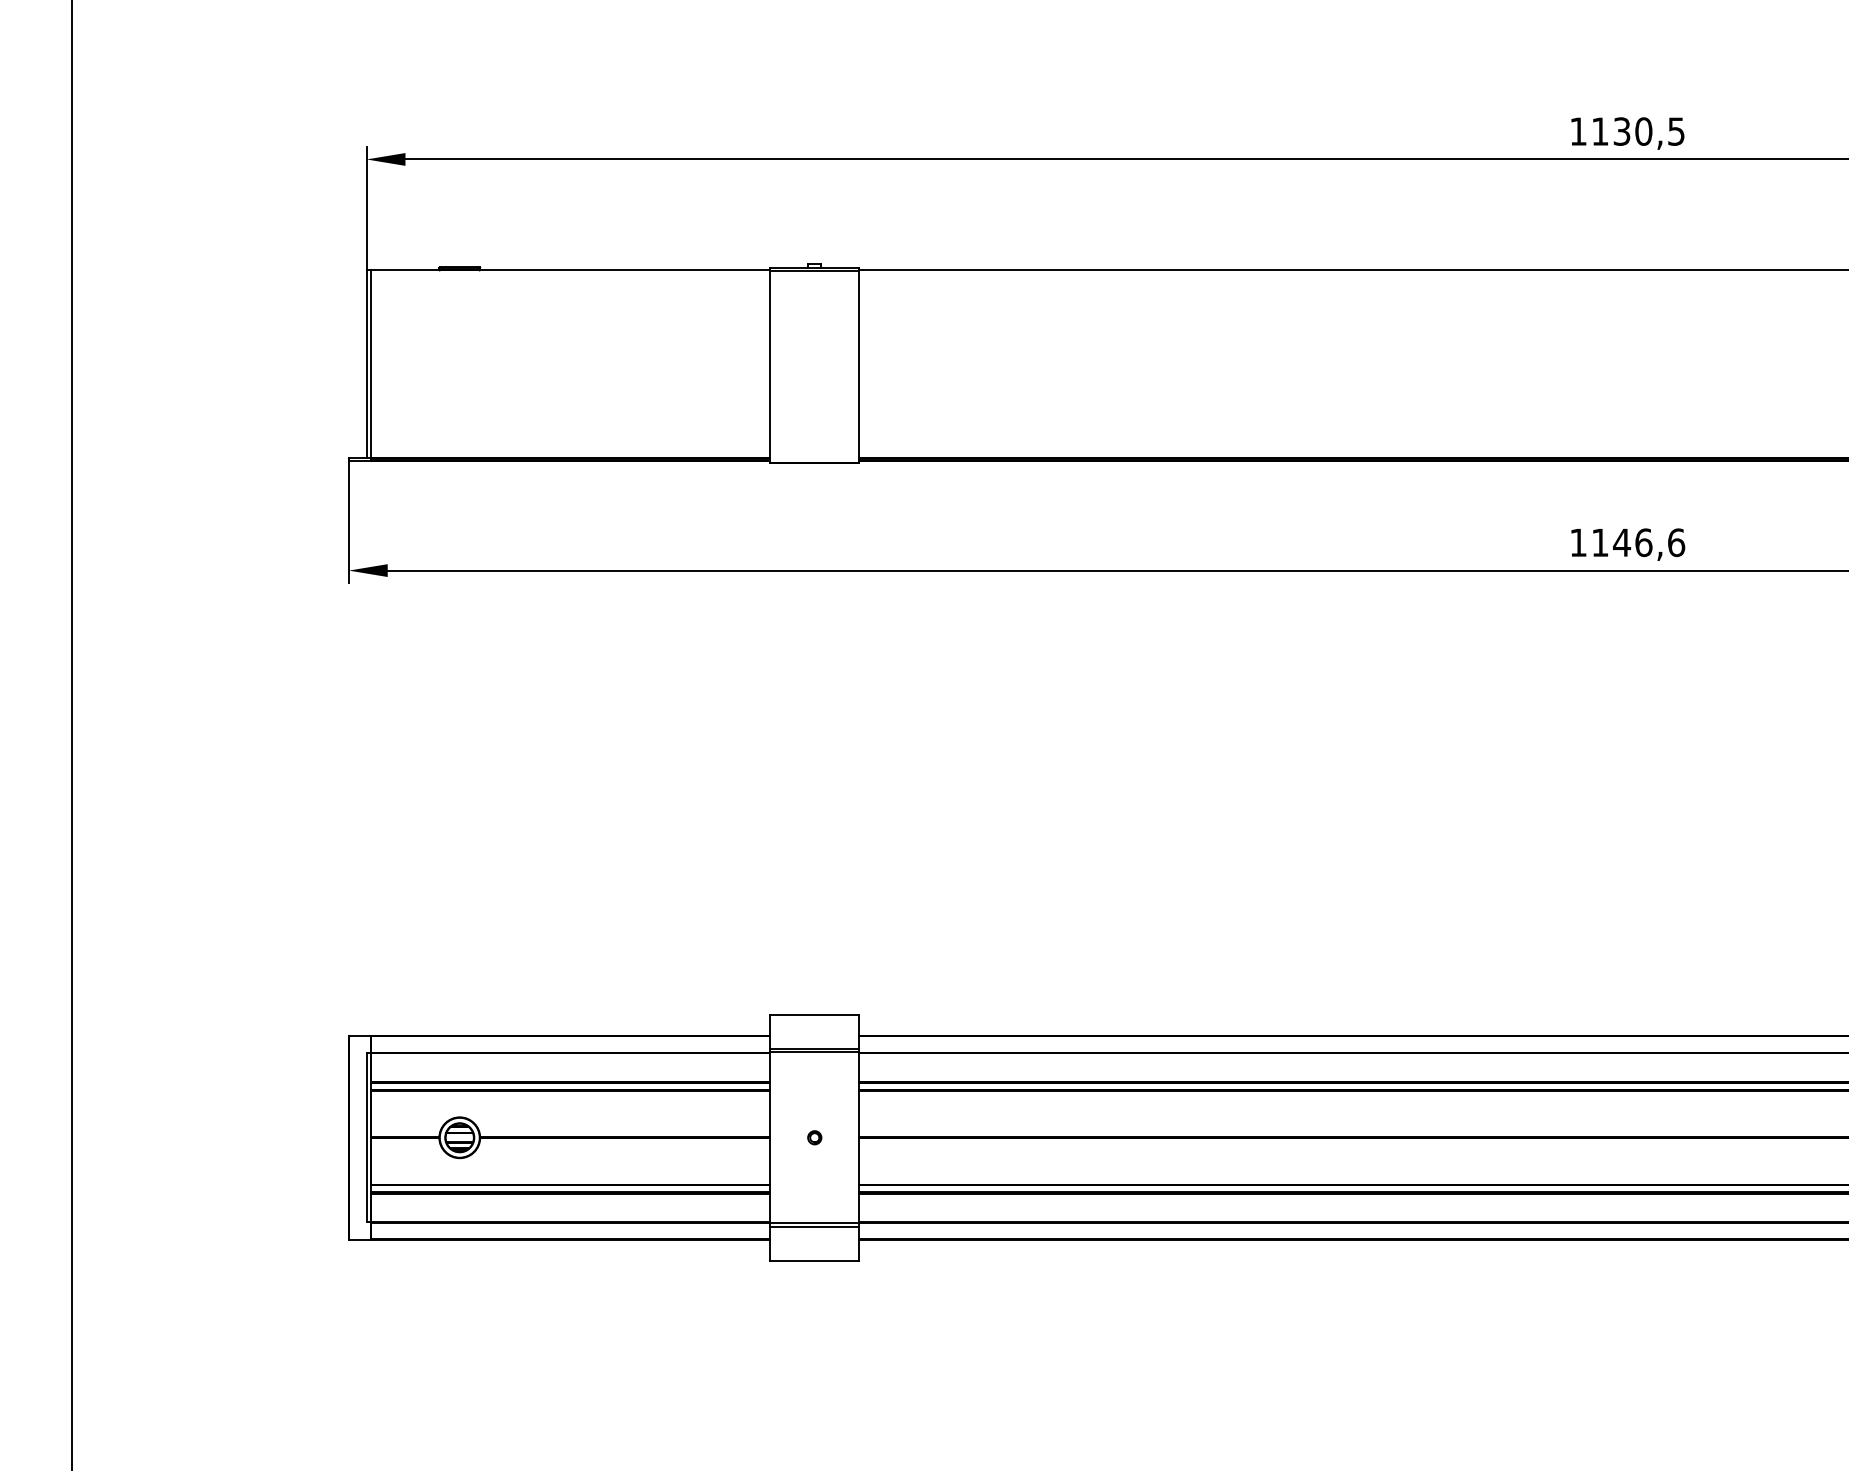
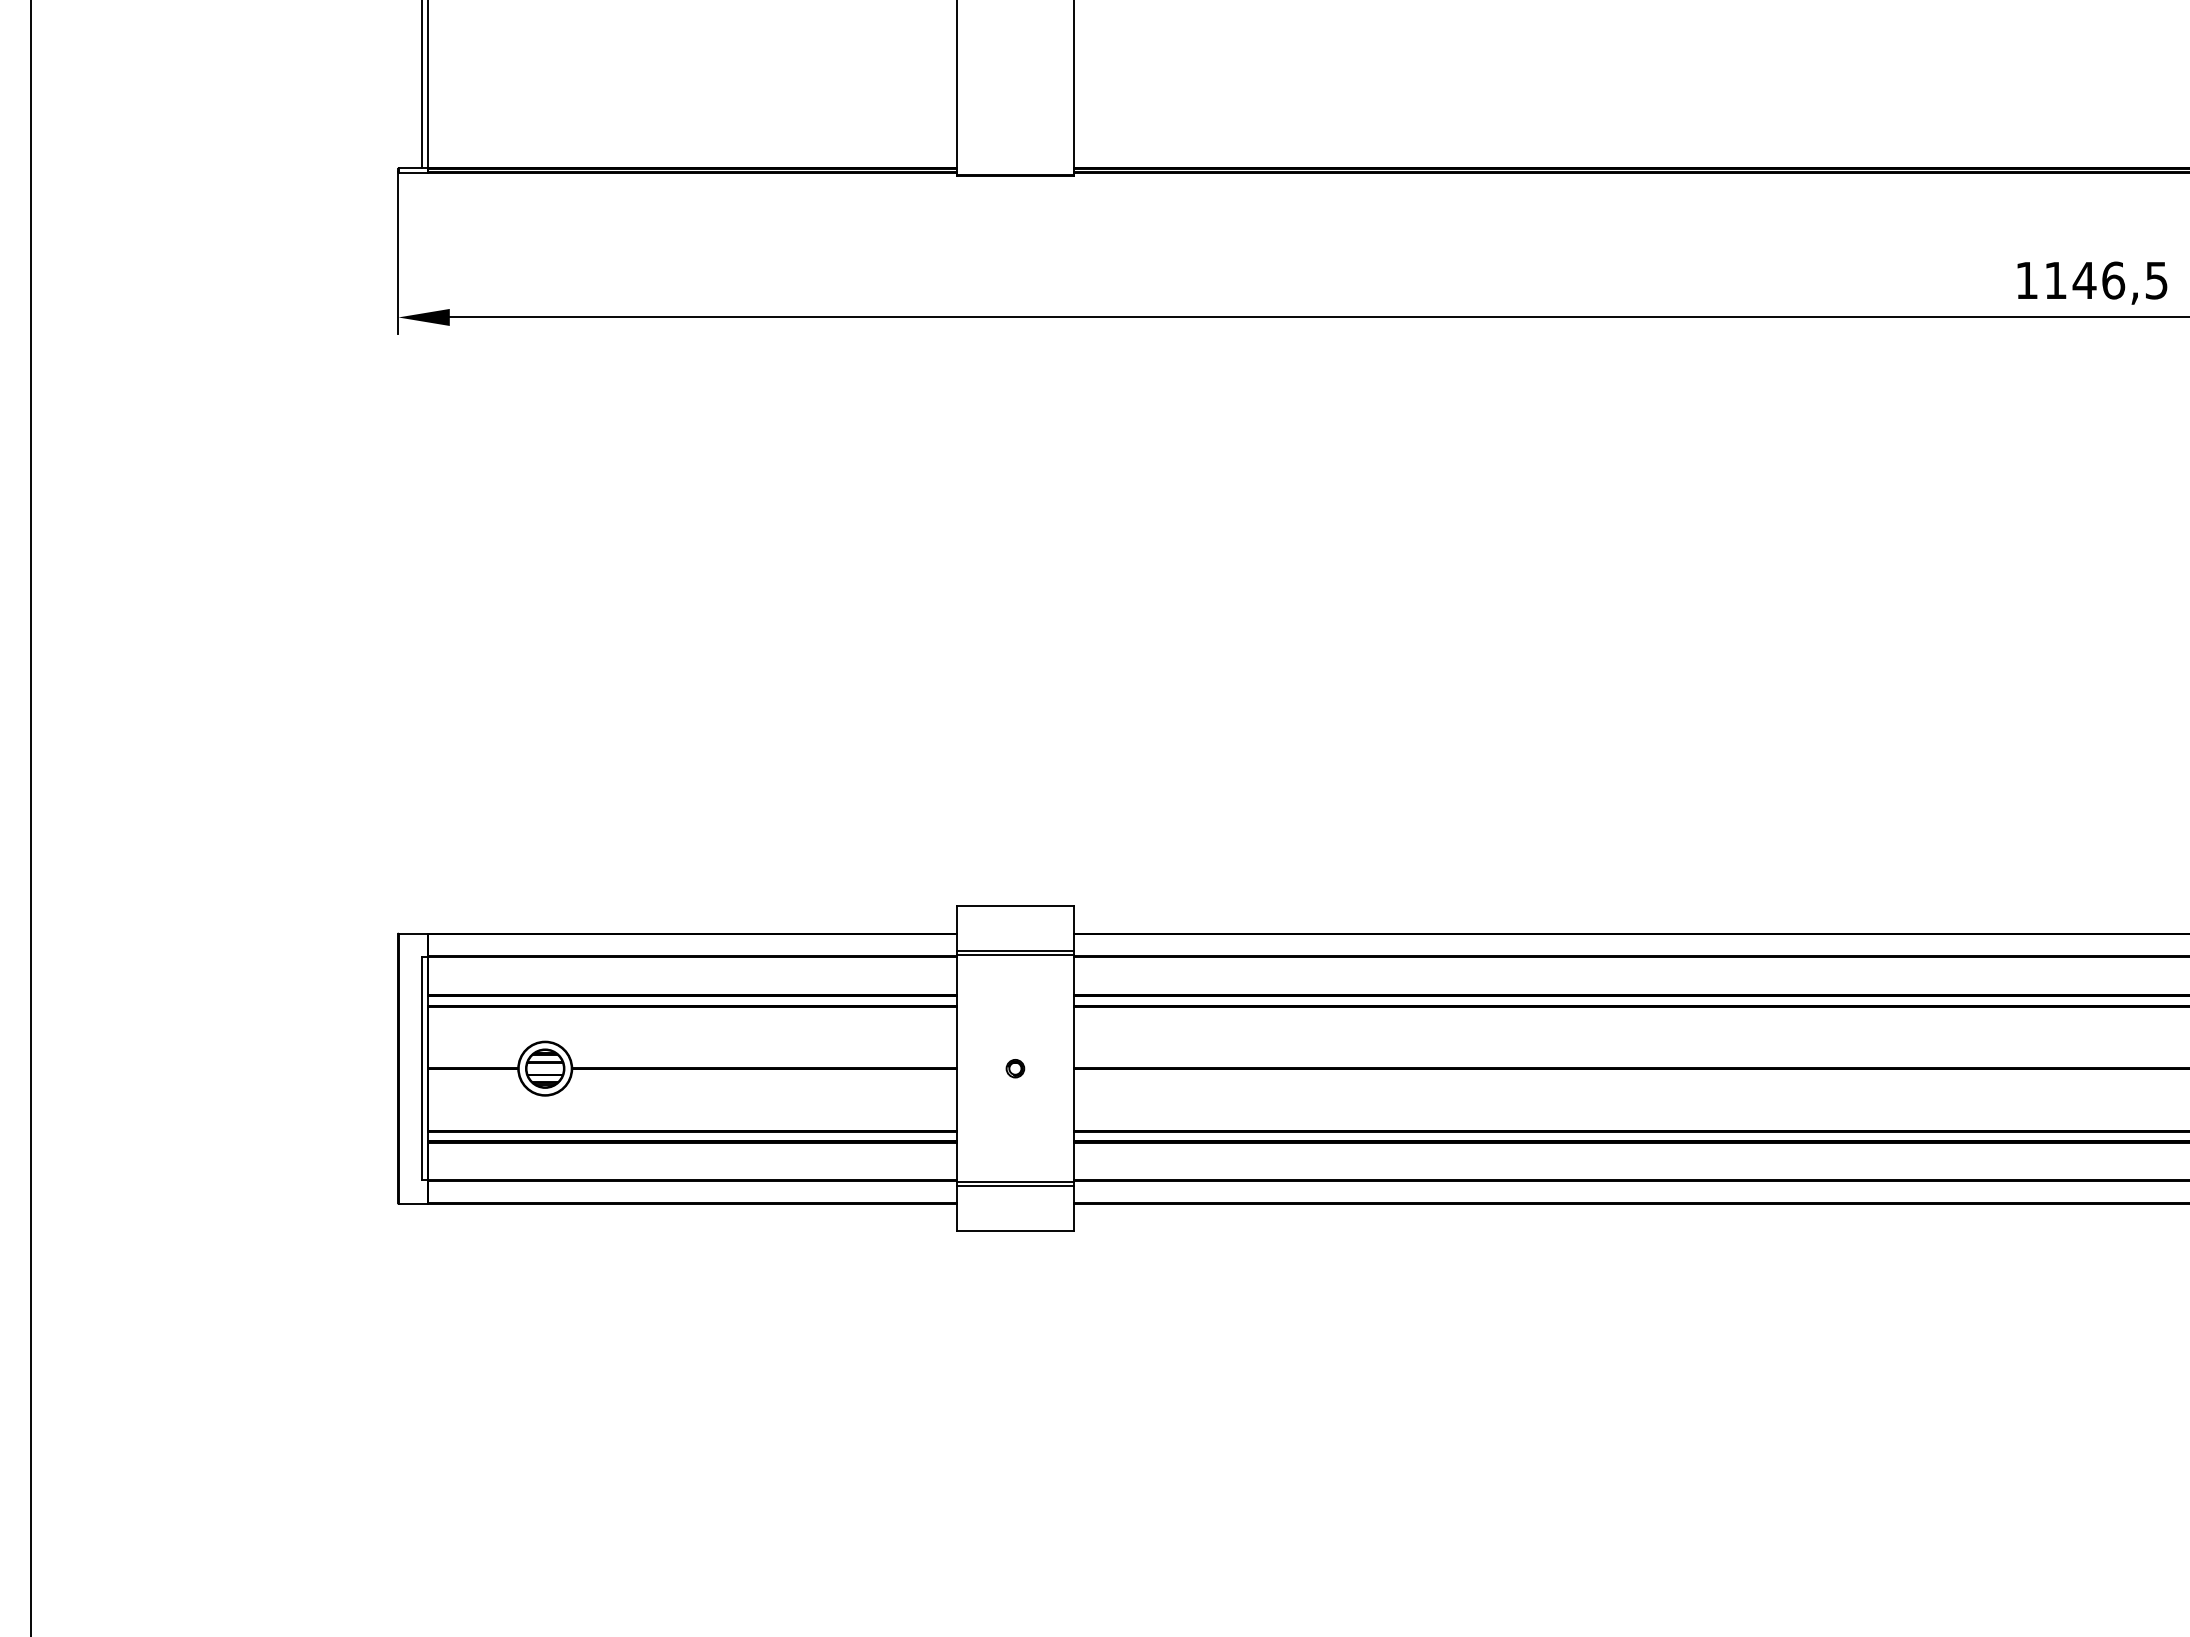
text: (1676, 542) -> (2156, 280), 1146,6 -> 1146,5

